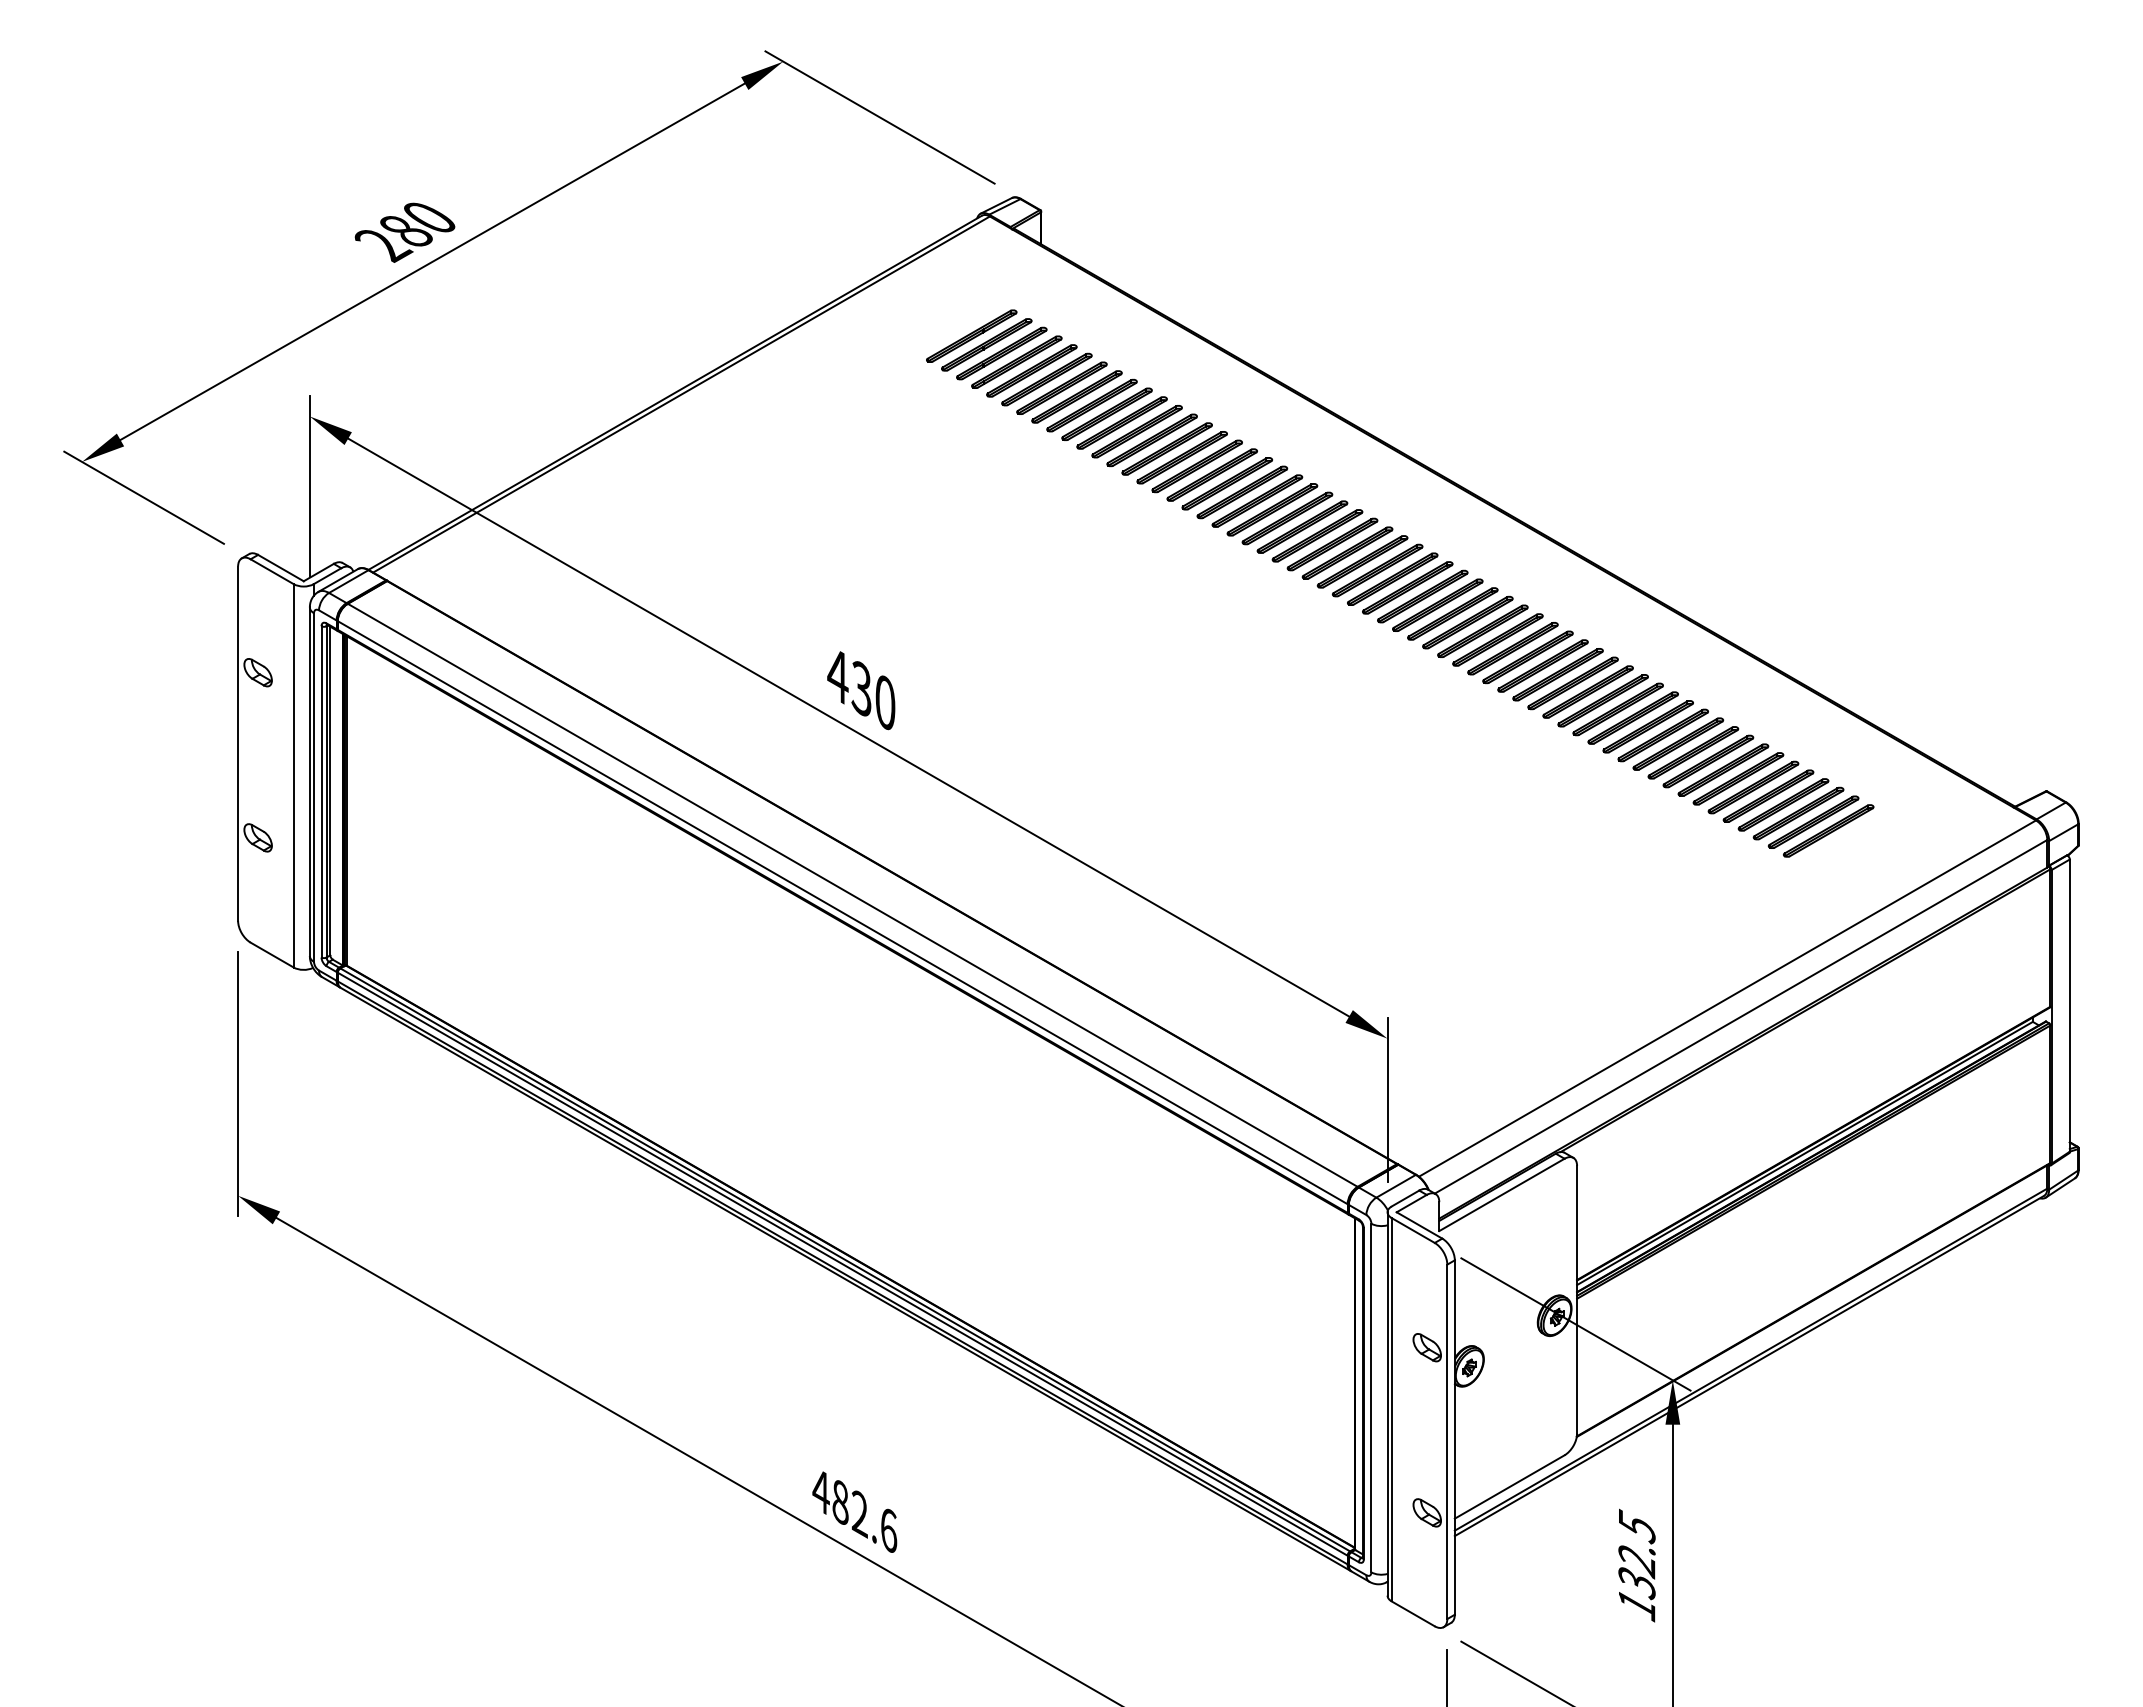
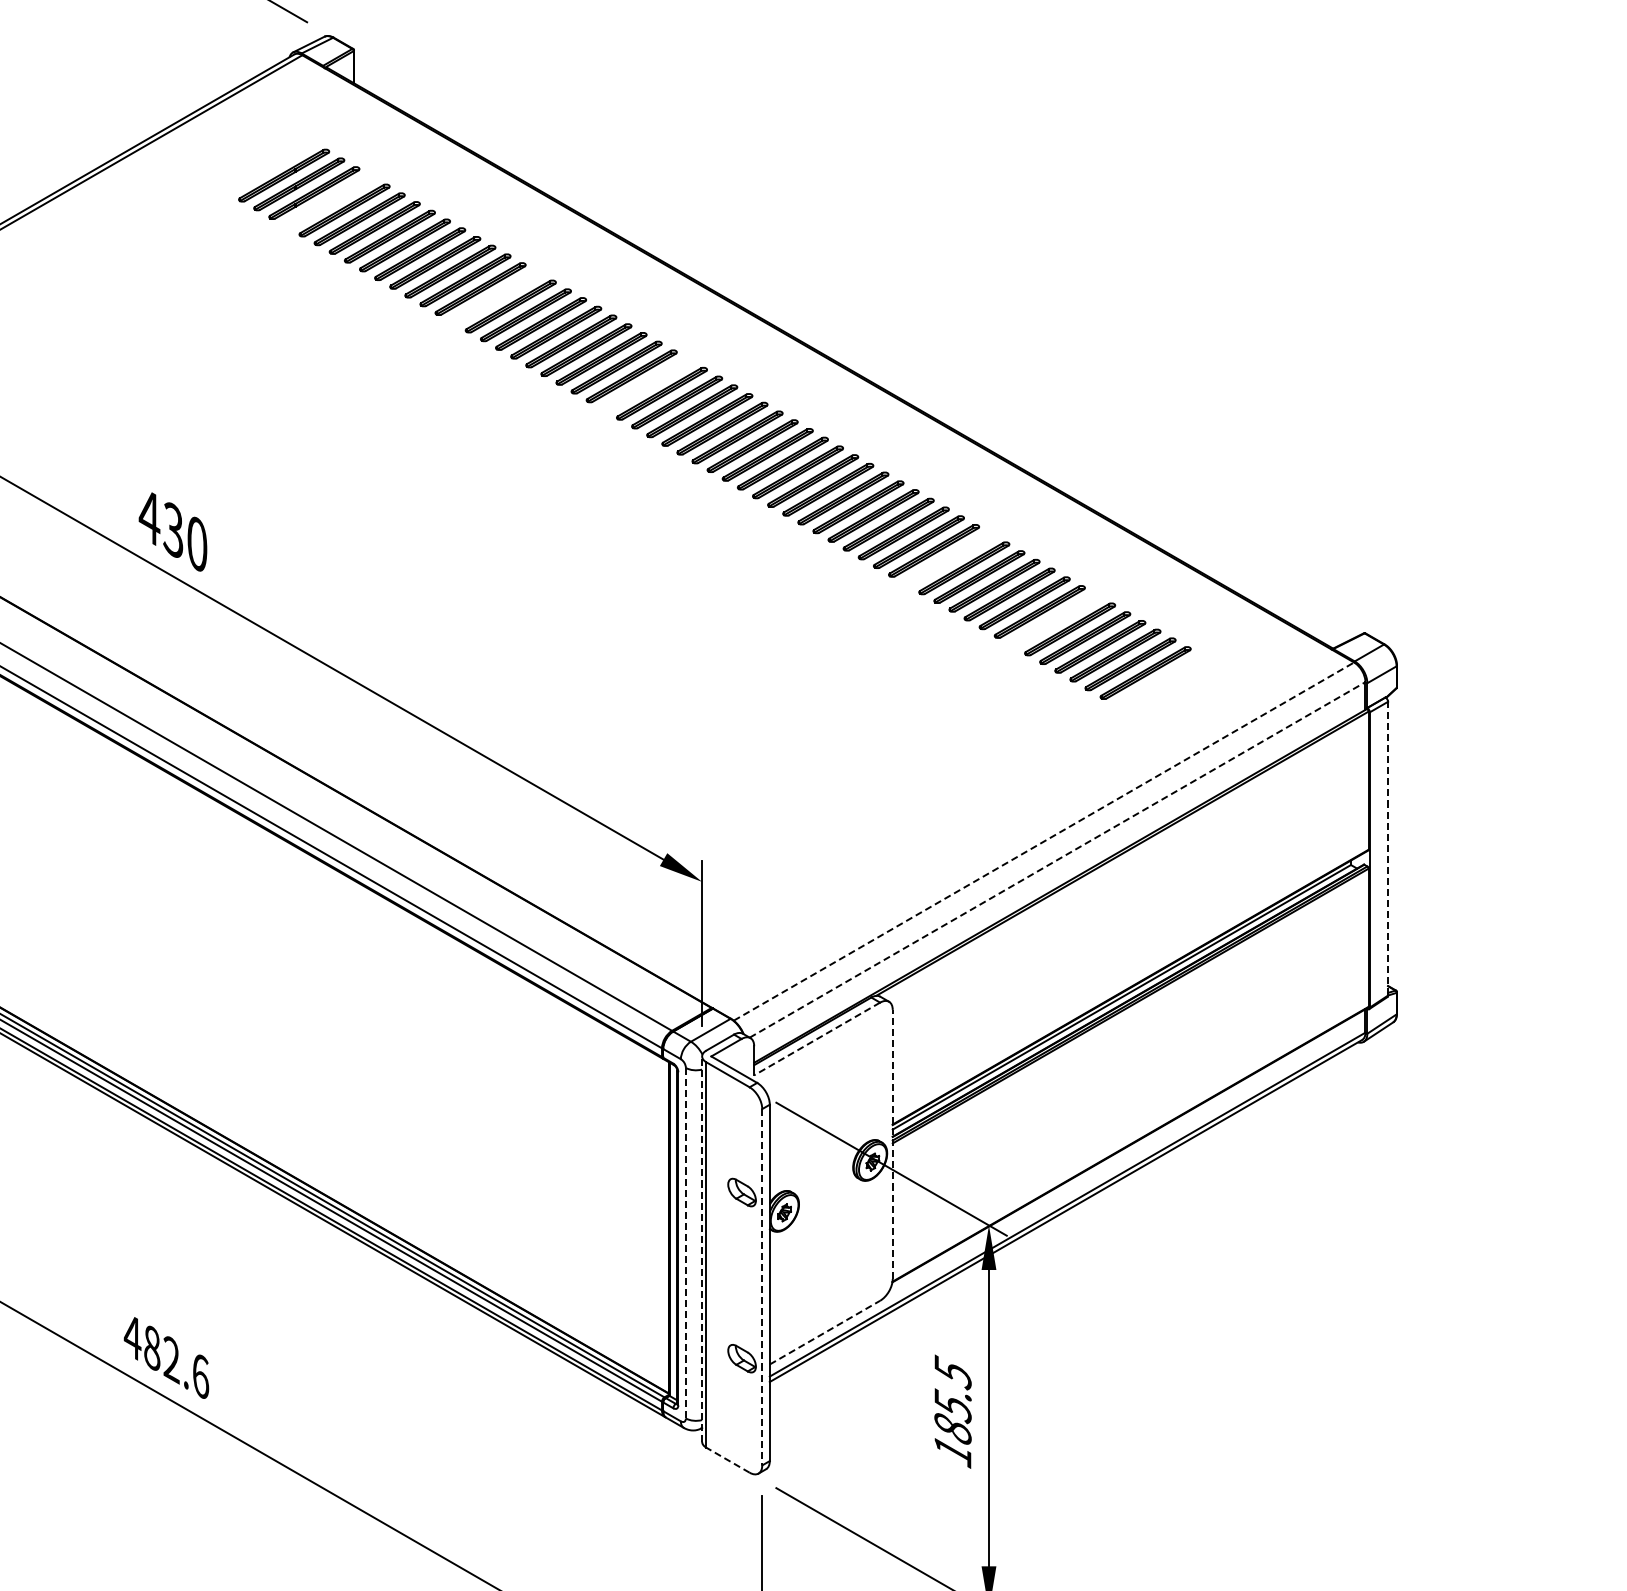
part: (1016, 361) -> (329, 201), removed
part: (1181, 457) -> (494, 297), removed
part: (1332, 544) -> (646, 385), removed
part: (1632, 717) -> (948, 558), removed
part: (1738, 778) -> (1055, 620), removed
line: (1727, 998) -> (1043, 841), solid -> dashed
line: (2069, 1005) -> (1387, 848), solid -> dashed
line: (1741, 1016) -> (1058, 859), solid -> dashed
line: (1501, 1195) -> (816, 1039), solid -> dashed
line: (1577, 1299) -> (893, 1144), solid -> dashed
line: (1371, 1398) -> (686, 1243), solid -> dashed
line: (1387, 1403) -> (702, 1248), solid -> dashed
line: (1447, 1442) -> (762, 1287), solid -> dashed
line: (1510, 1486) -> (825, 1332), solid -> dashed
text: (1636, 1571) -> (952, 1417), 132.5 -> 185.5
line: (1413, 1613) -> (728, 1459), solid -> dashed

